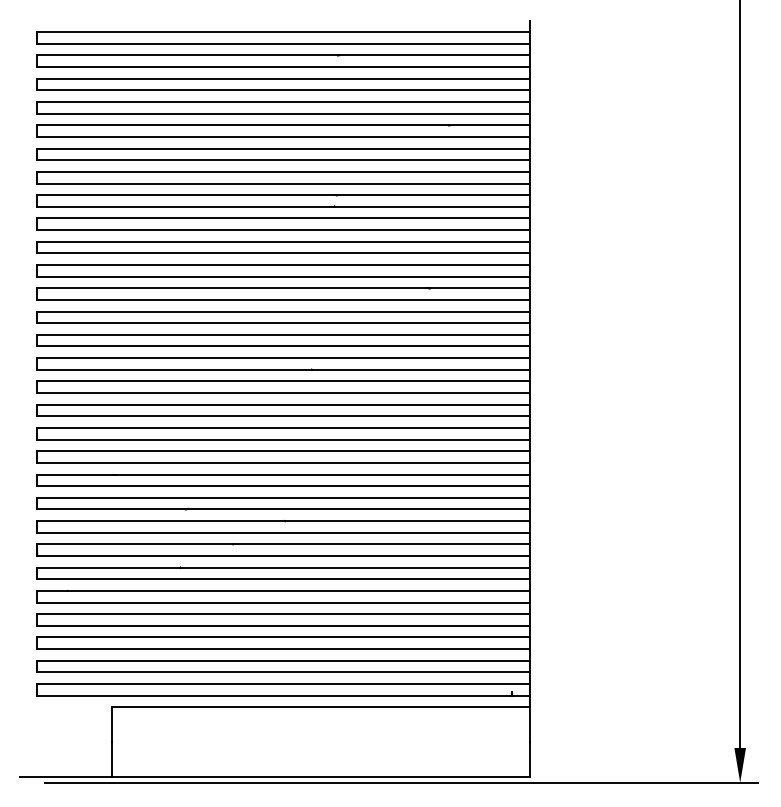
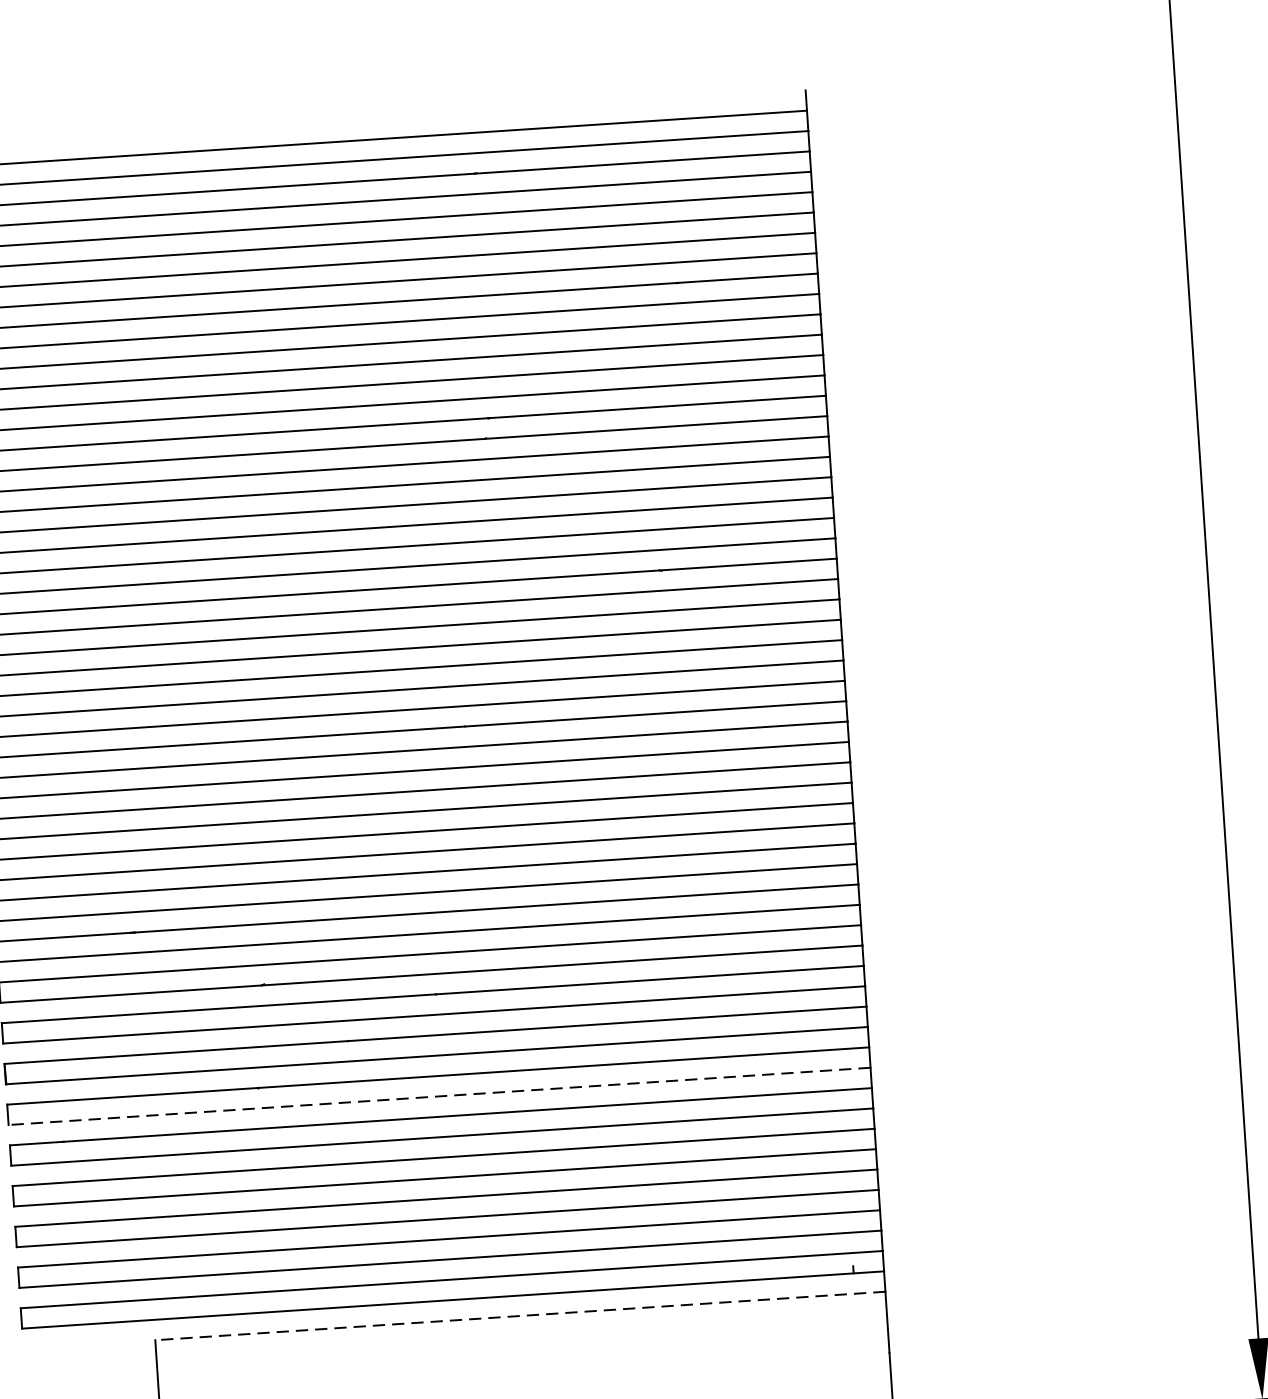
line: (282, 579) -> (438, 1096), solid -> dashed
line: (321, 707) -> (521, 1316), solid -> dashed

